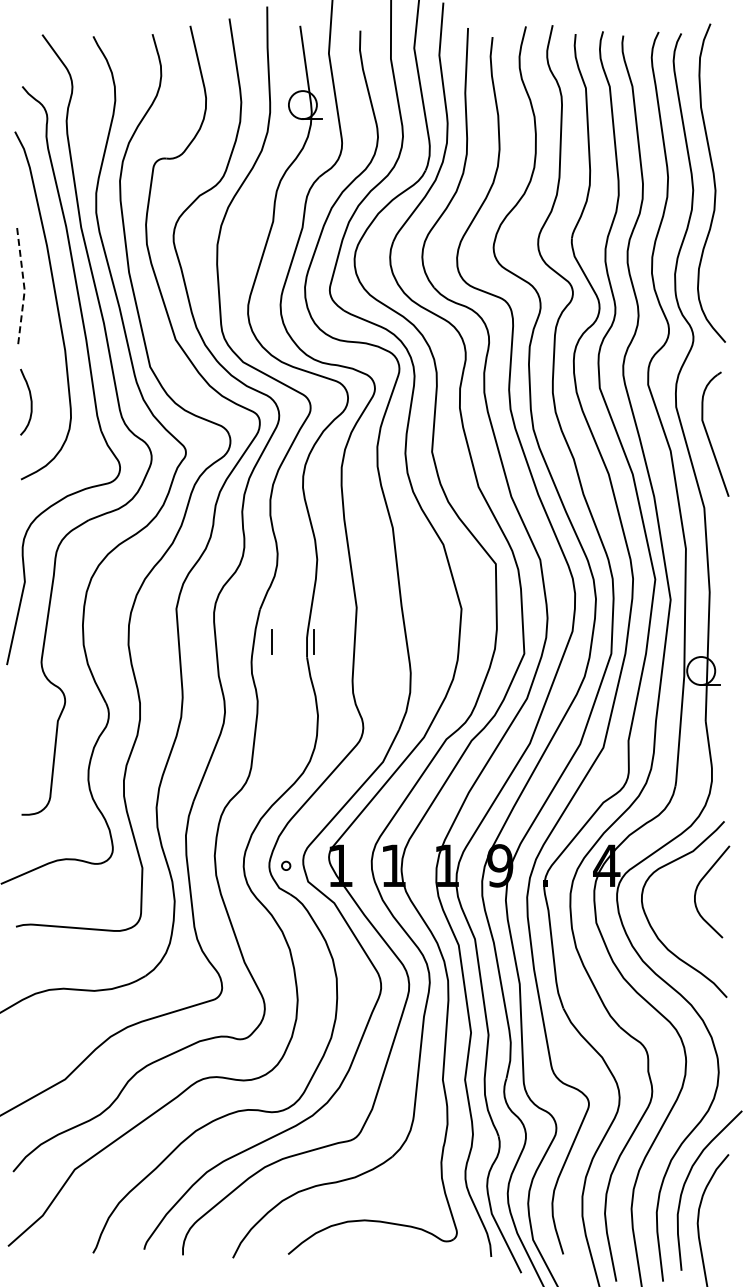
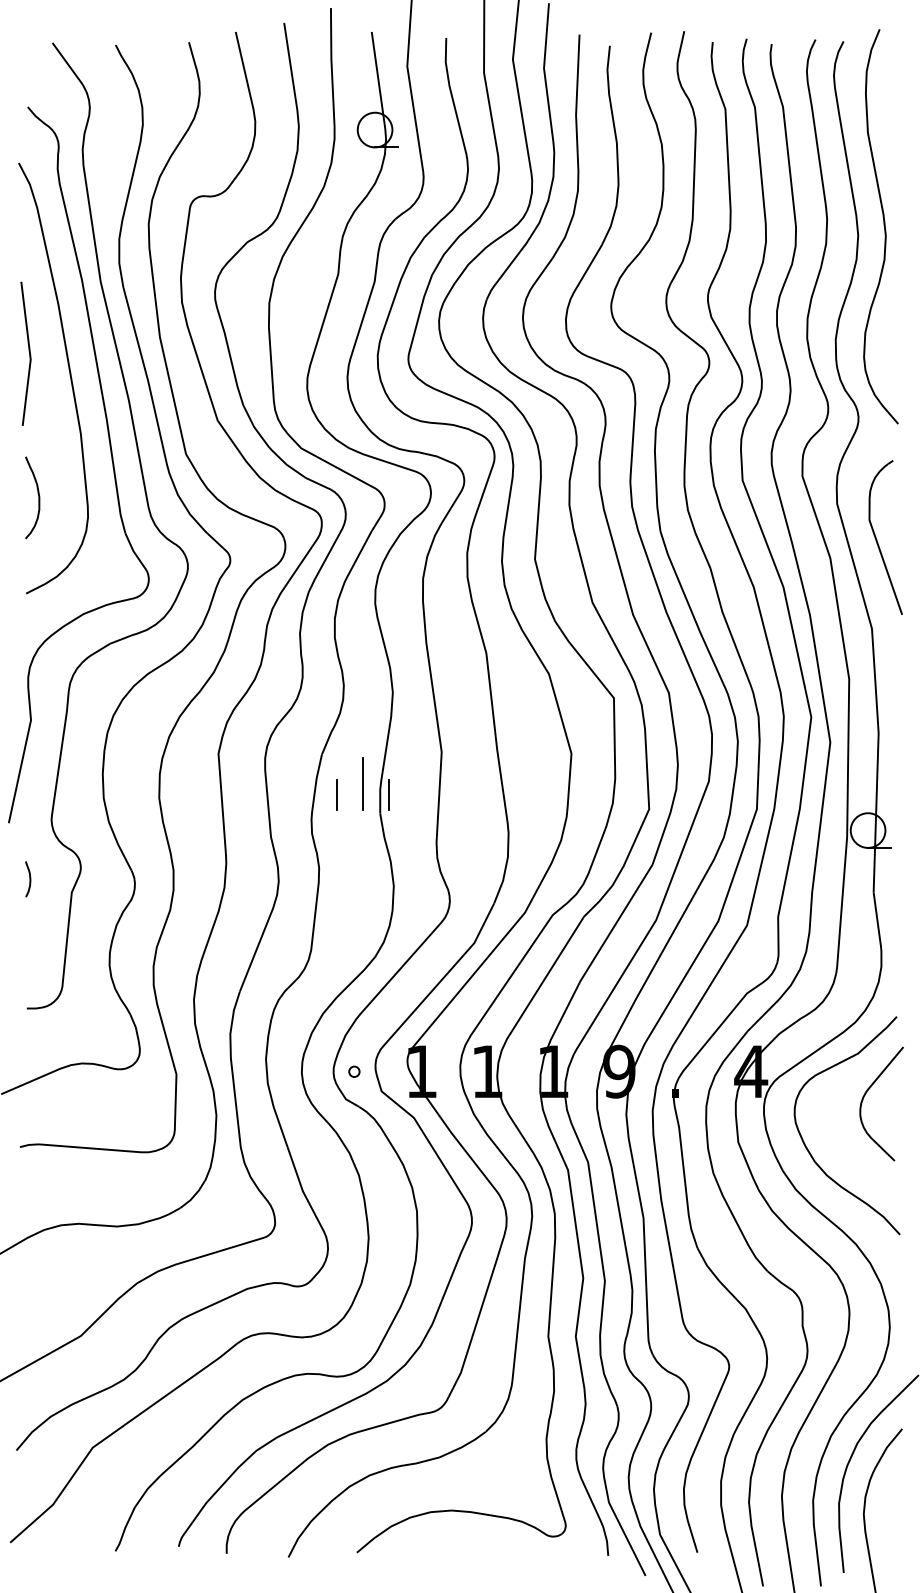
line: (24, 285) -> (30, 353), dashed -> solid
line: (292, 633) -> (362, 784), added
curve: (23, 709) -> (29, 878), added

